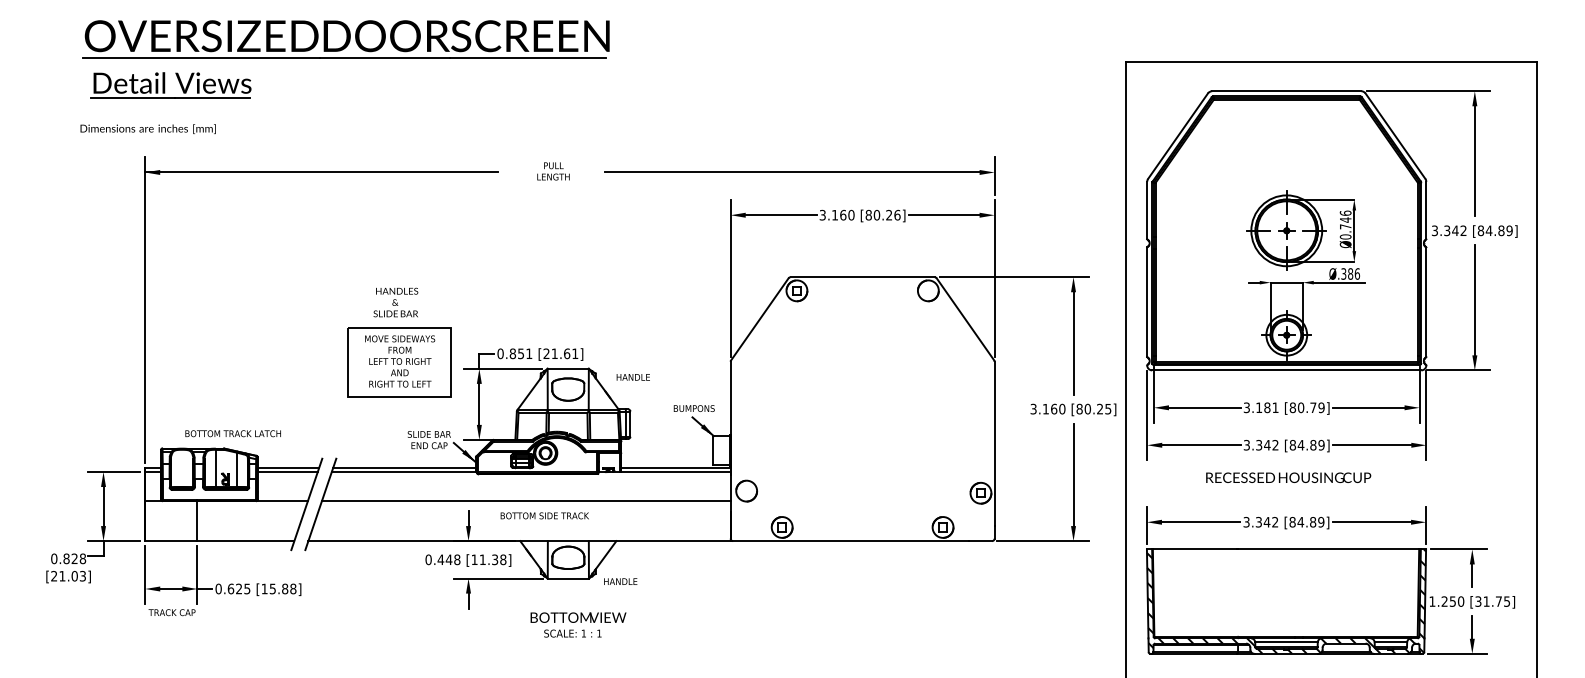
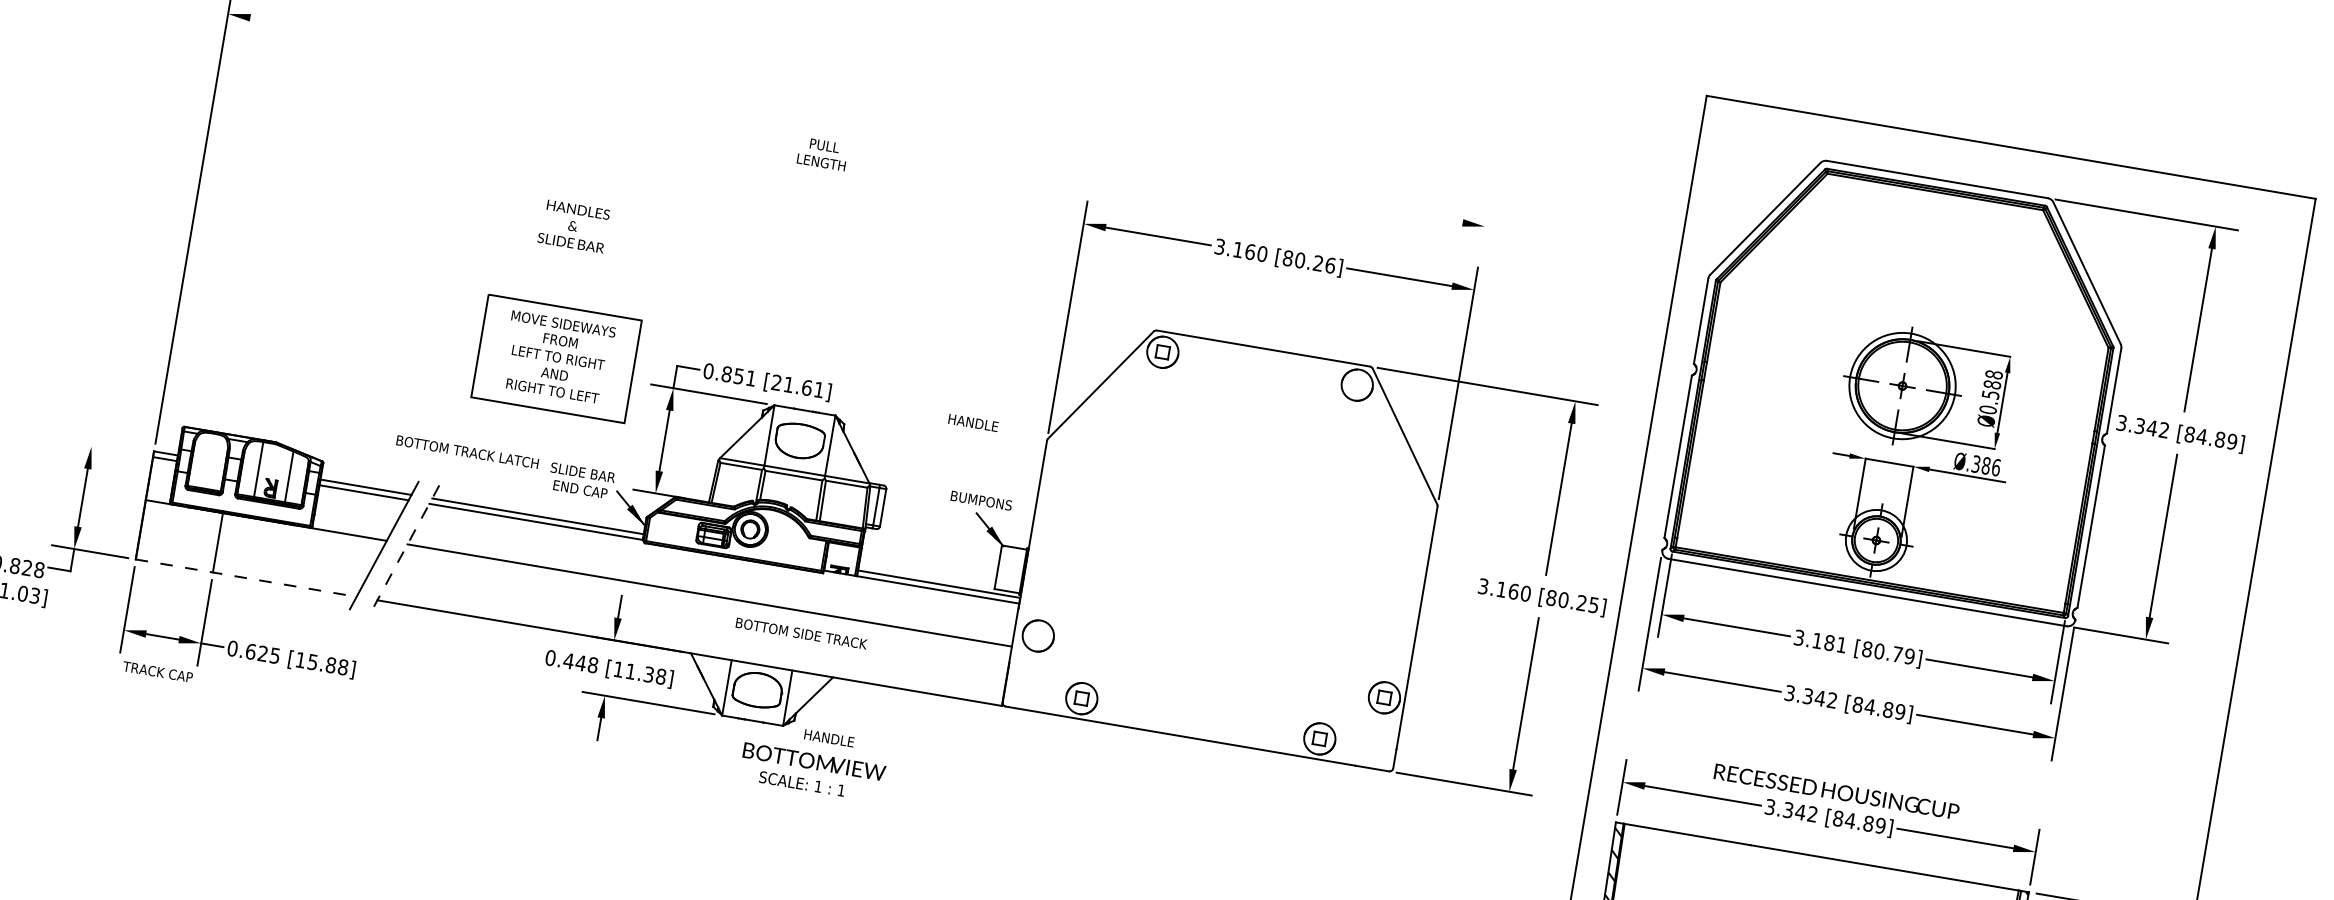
text: (553, 171) -> (822, 154), moved
line: (321, 172) -> (489, 58), removed
line: (791, 172) -> (1184, 175), removed
line: (994, 175) -> (1483, 231), removed
text: (1345, 219) -> (1992, 383), Ø0.746 -> Ø0.588
text: (395, 302) -> (573, 226), moved
text: (632, 377) -> (972, 422), moved
text: (232, 433) -> (466, 451), moved
line: (113, 471) -> (106, 448), removed
text: (1288, 477) -> (1836, 791), moved
line: (320, 504) -> (404, 549), solid -> dashed
text: (544, 515) -> (801, 632), moved
line: (219, 541) -> (245, 578), solid -> dashed
text: (578, 624) -> (812, 771), moved

